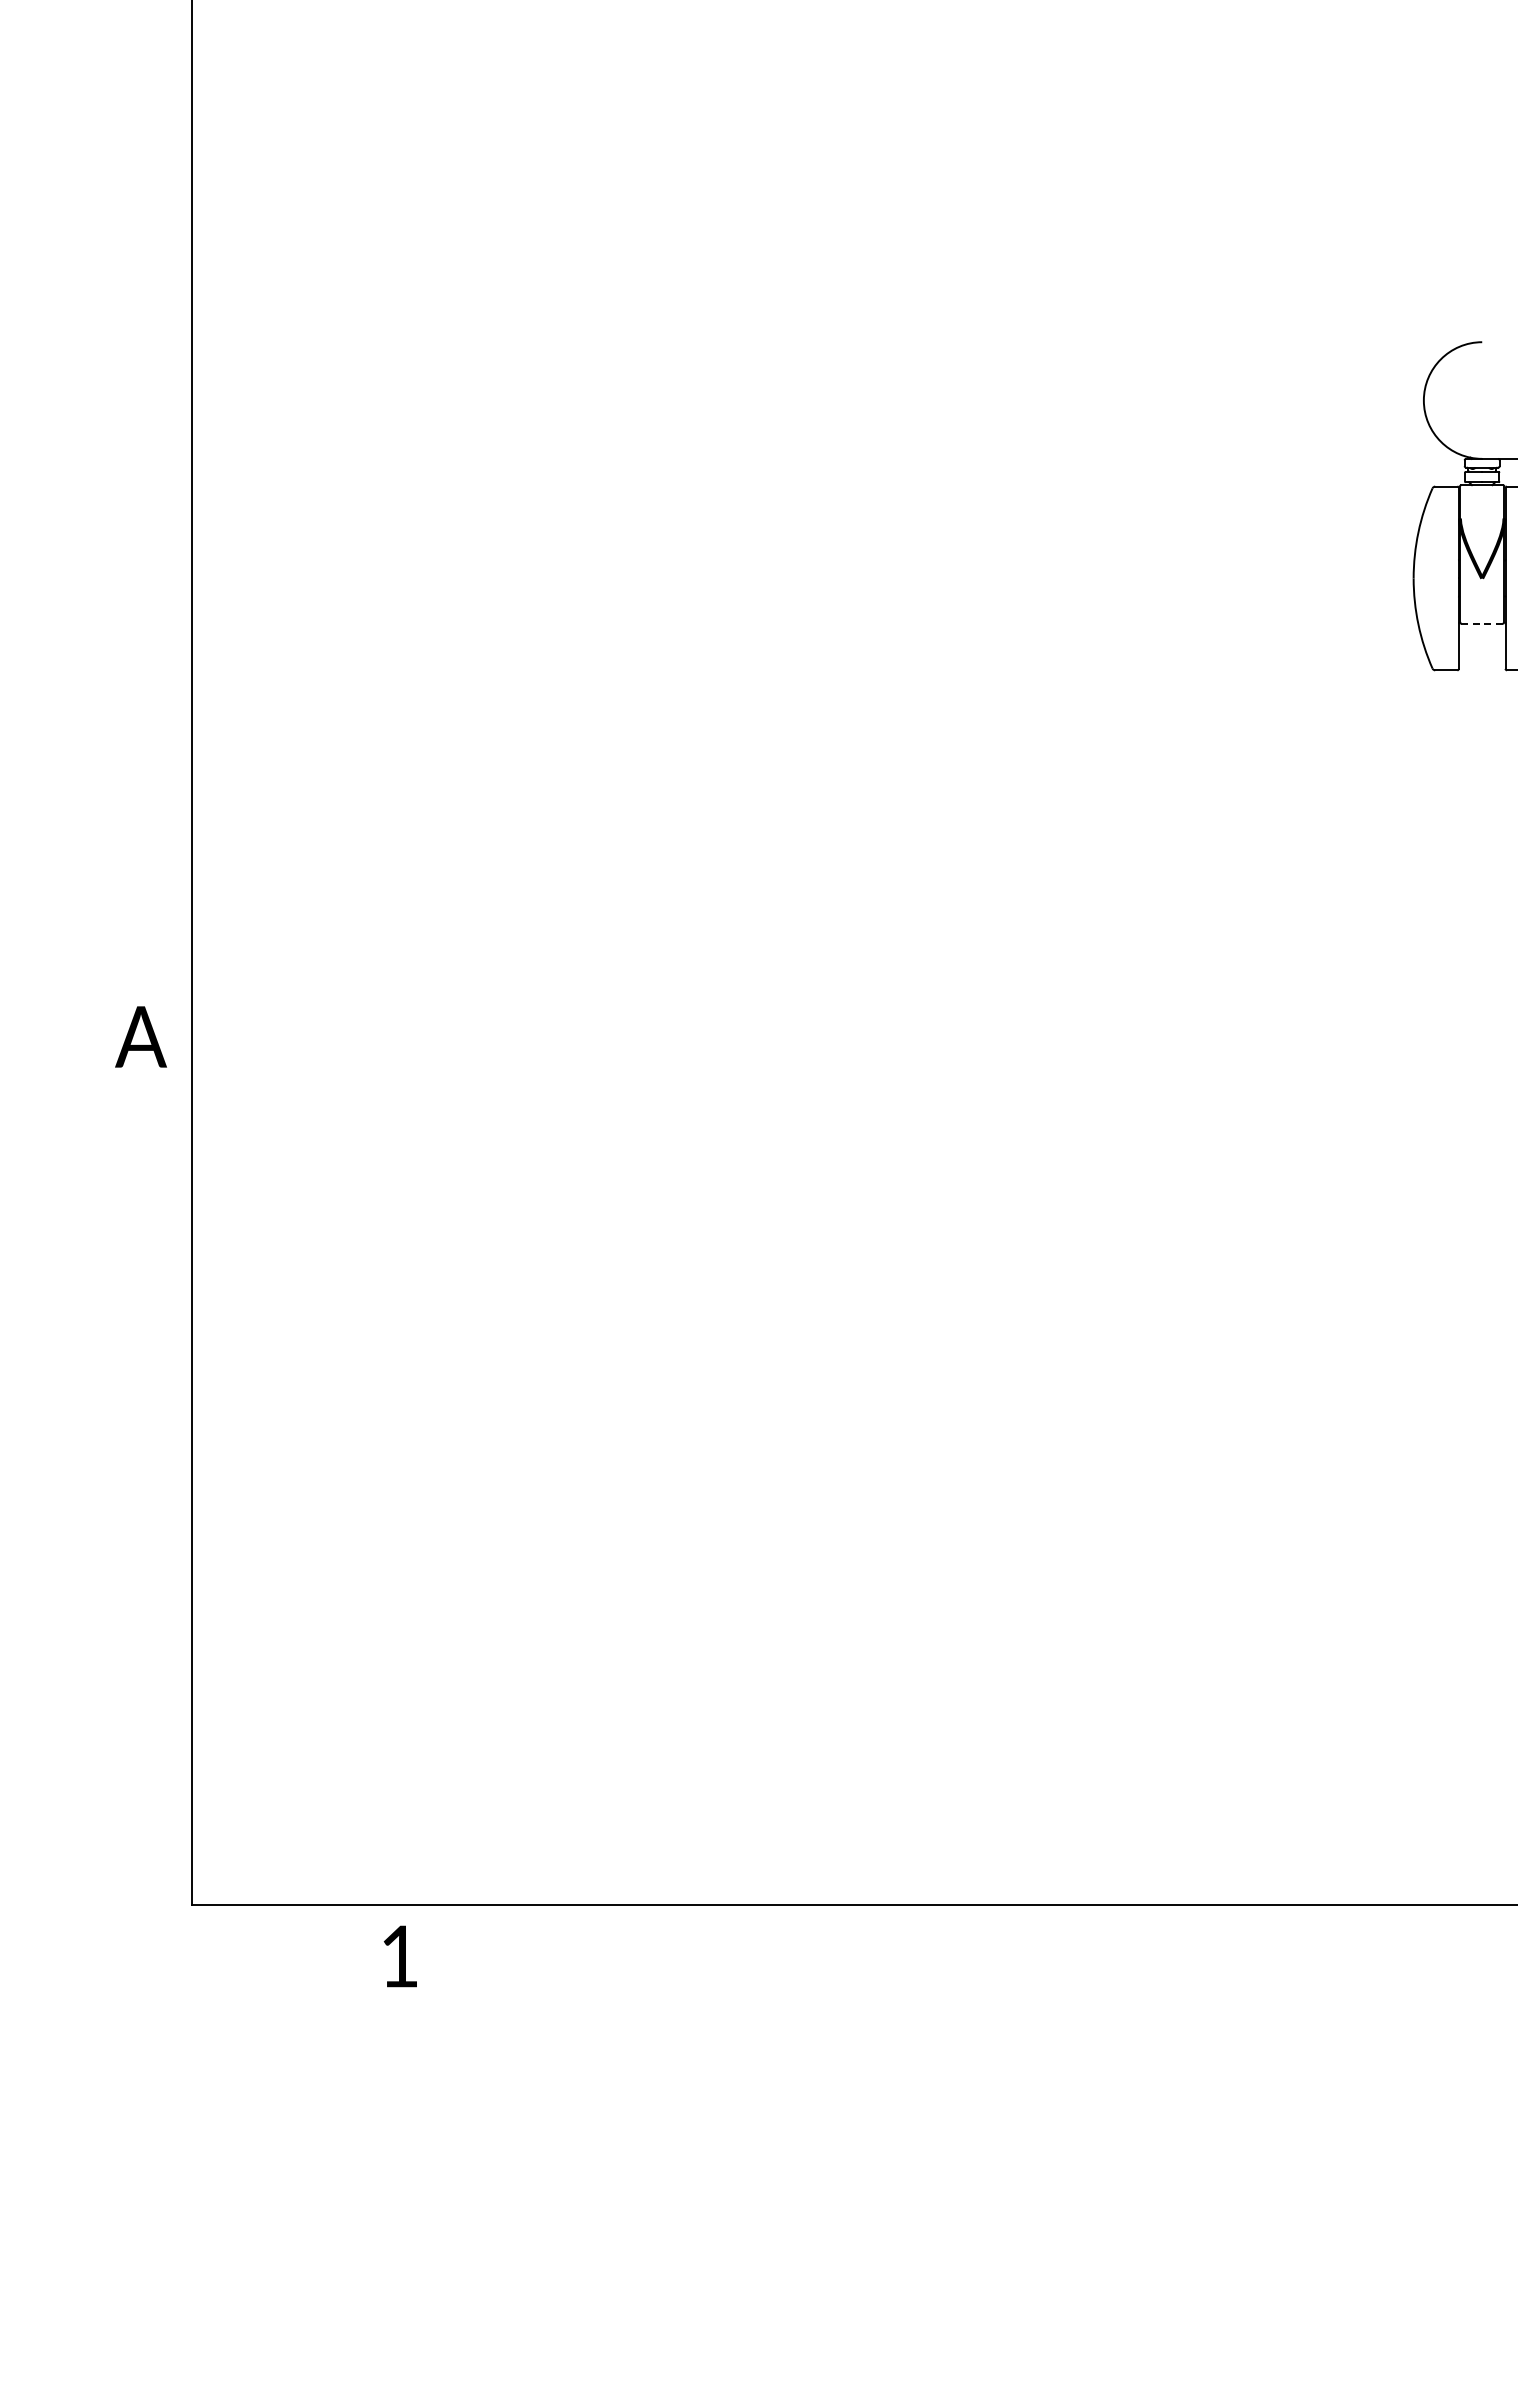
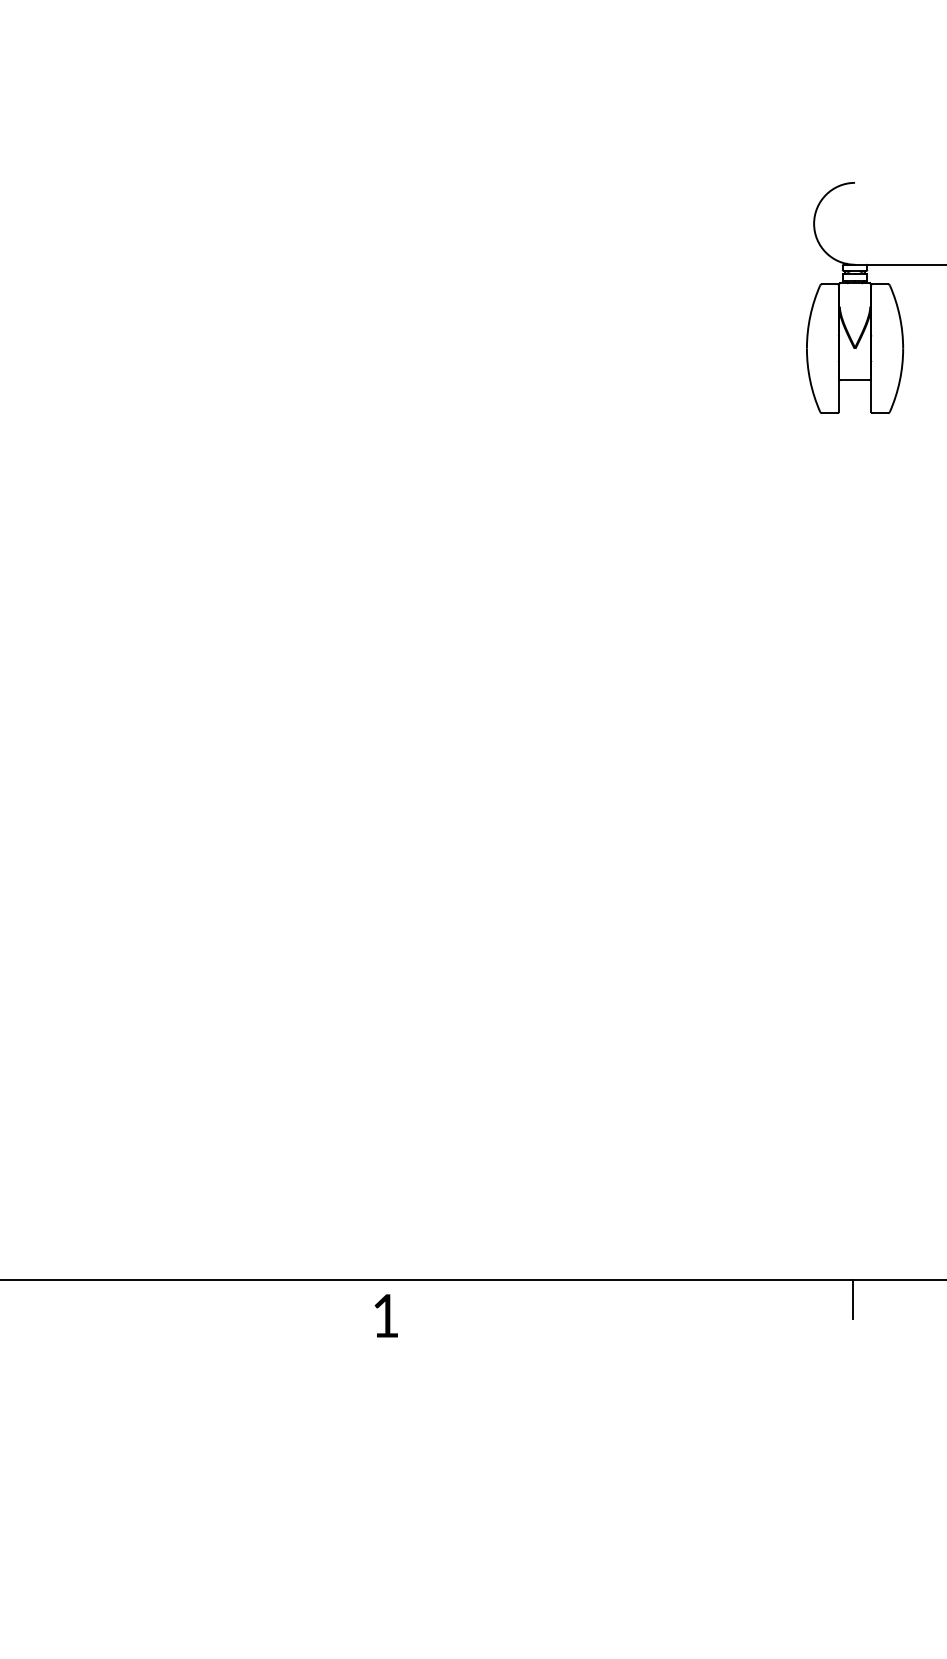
line: (1482, 623) -> (855, 380), dashed -> solid
line: (1478, 1932) -> (852, 1299), added
text: (399, 1956) -> (385, 1315), moved

